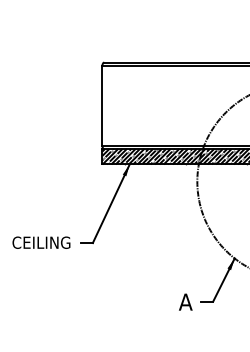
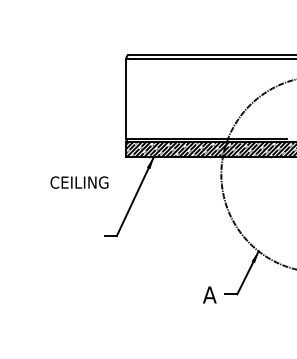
text: (41, 242) -> (79, 182), moved

